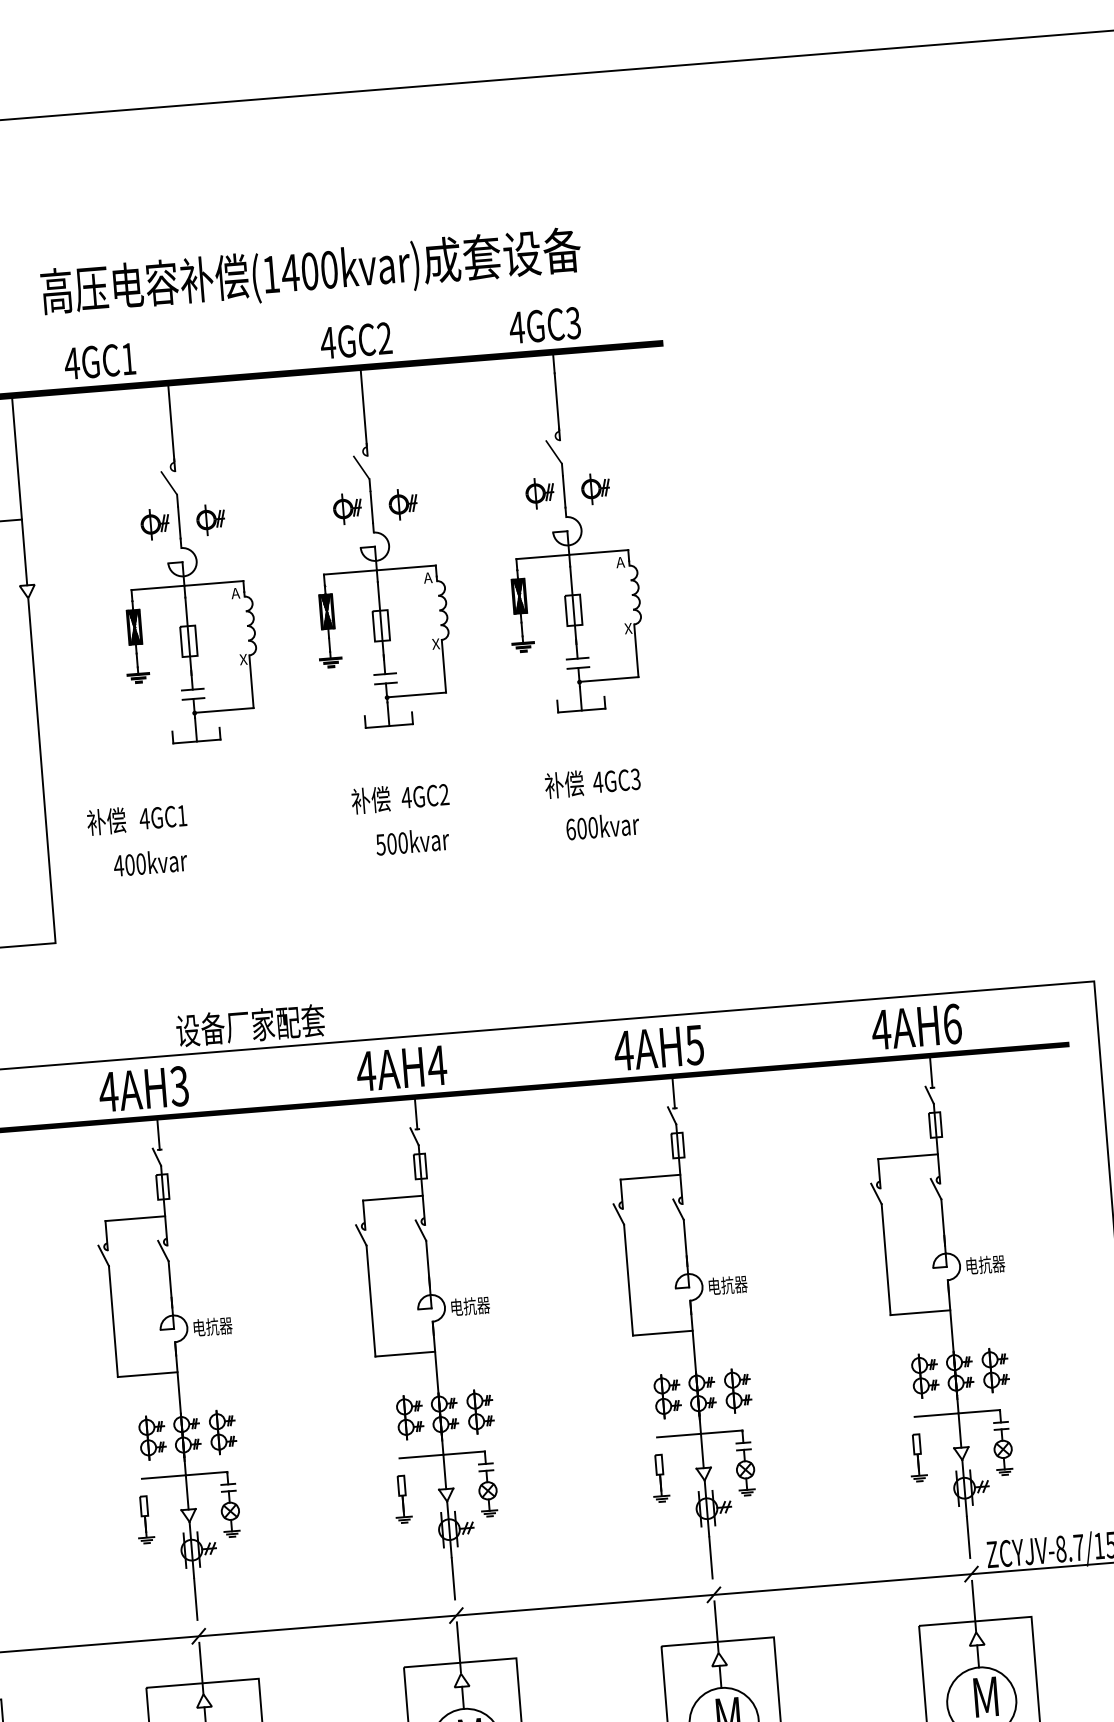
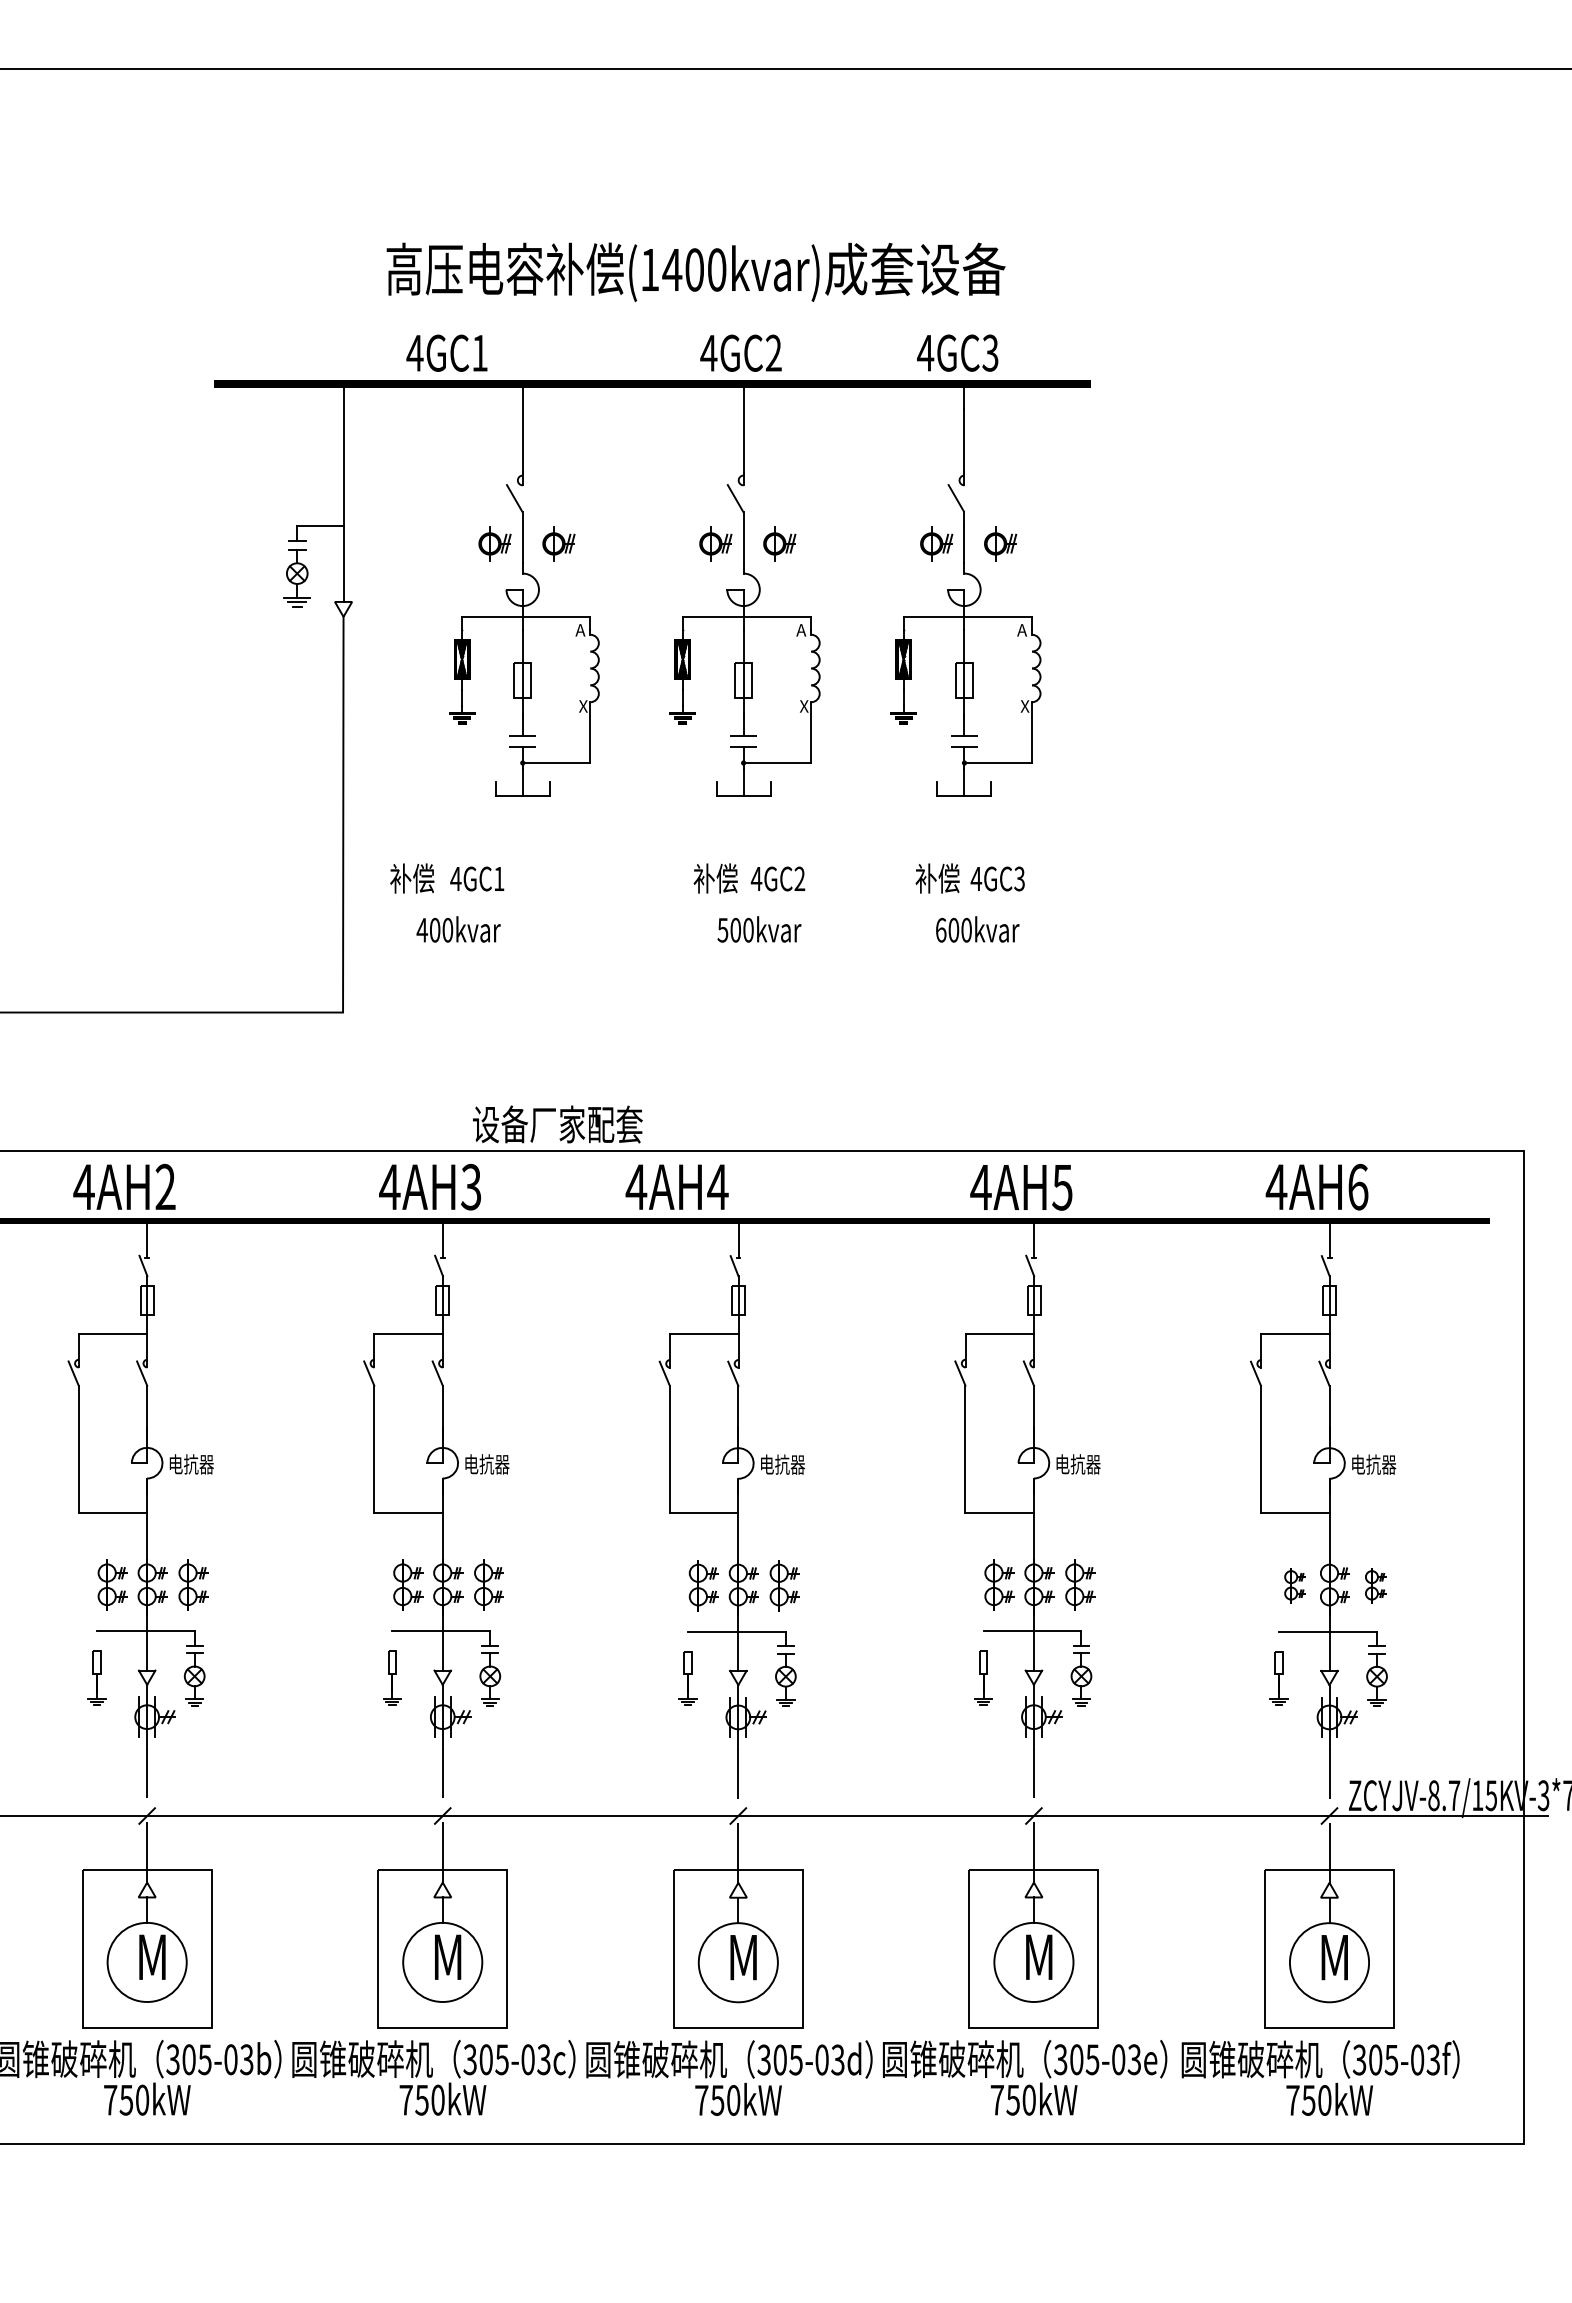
text: (401, 1067) -> (676, 1186), moved
part: (995, 1370) -> (1375, 1585), size x0.7
part: (924, 1375) -> (1294, 1585), size x0.7

